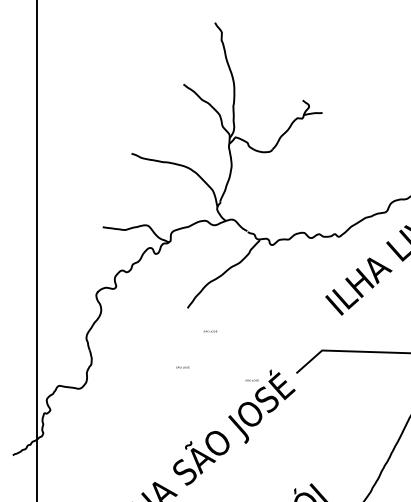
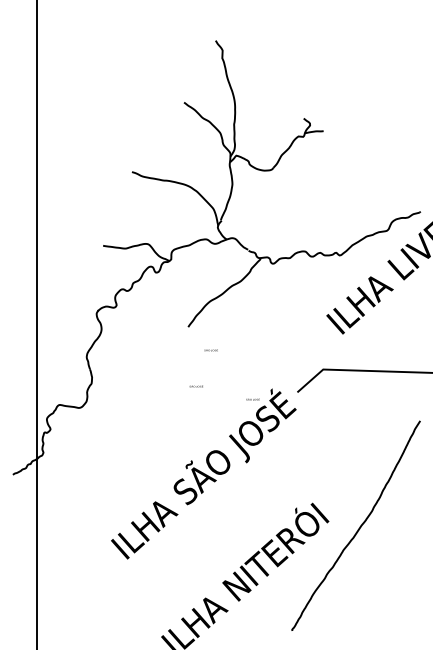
text: (181, 367) -> (195, 386), moved

